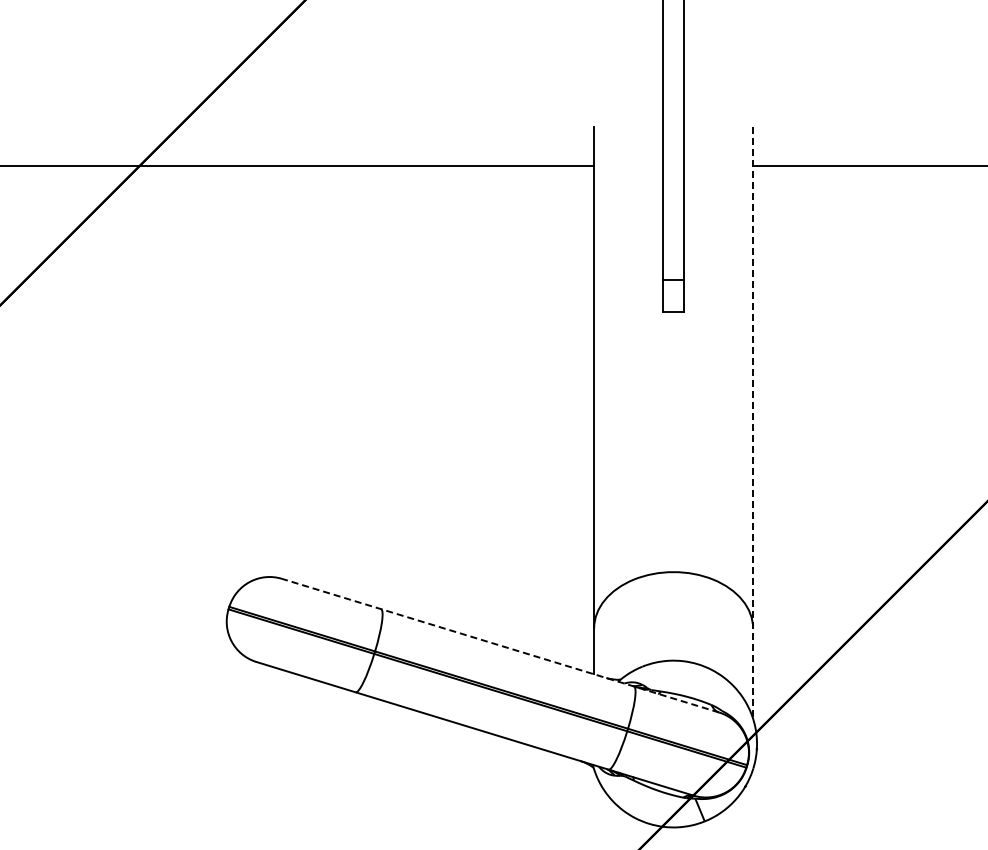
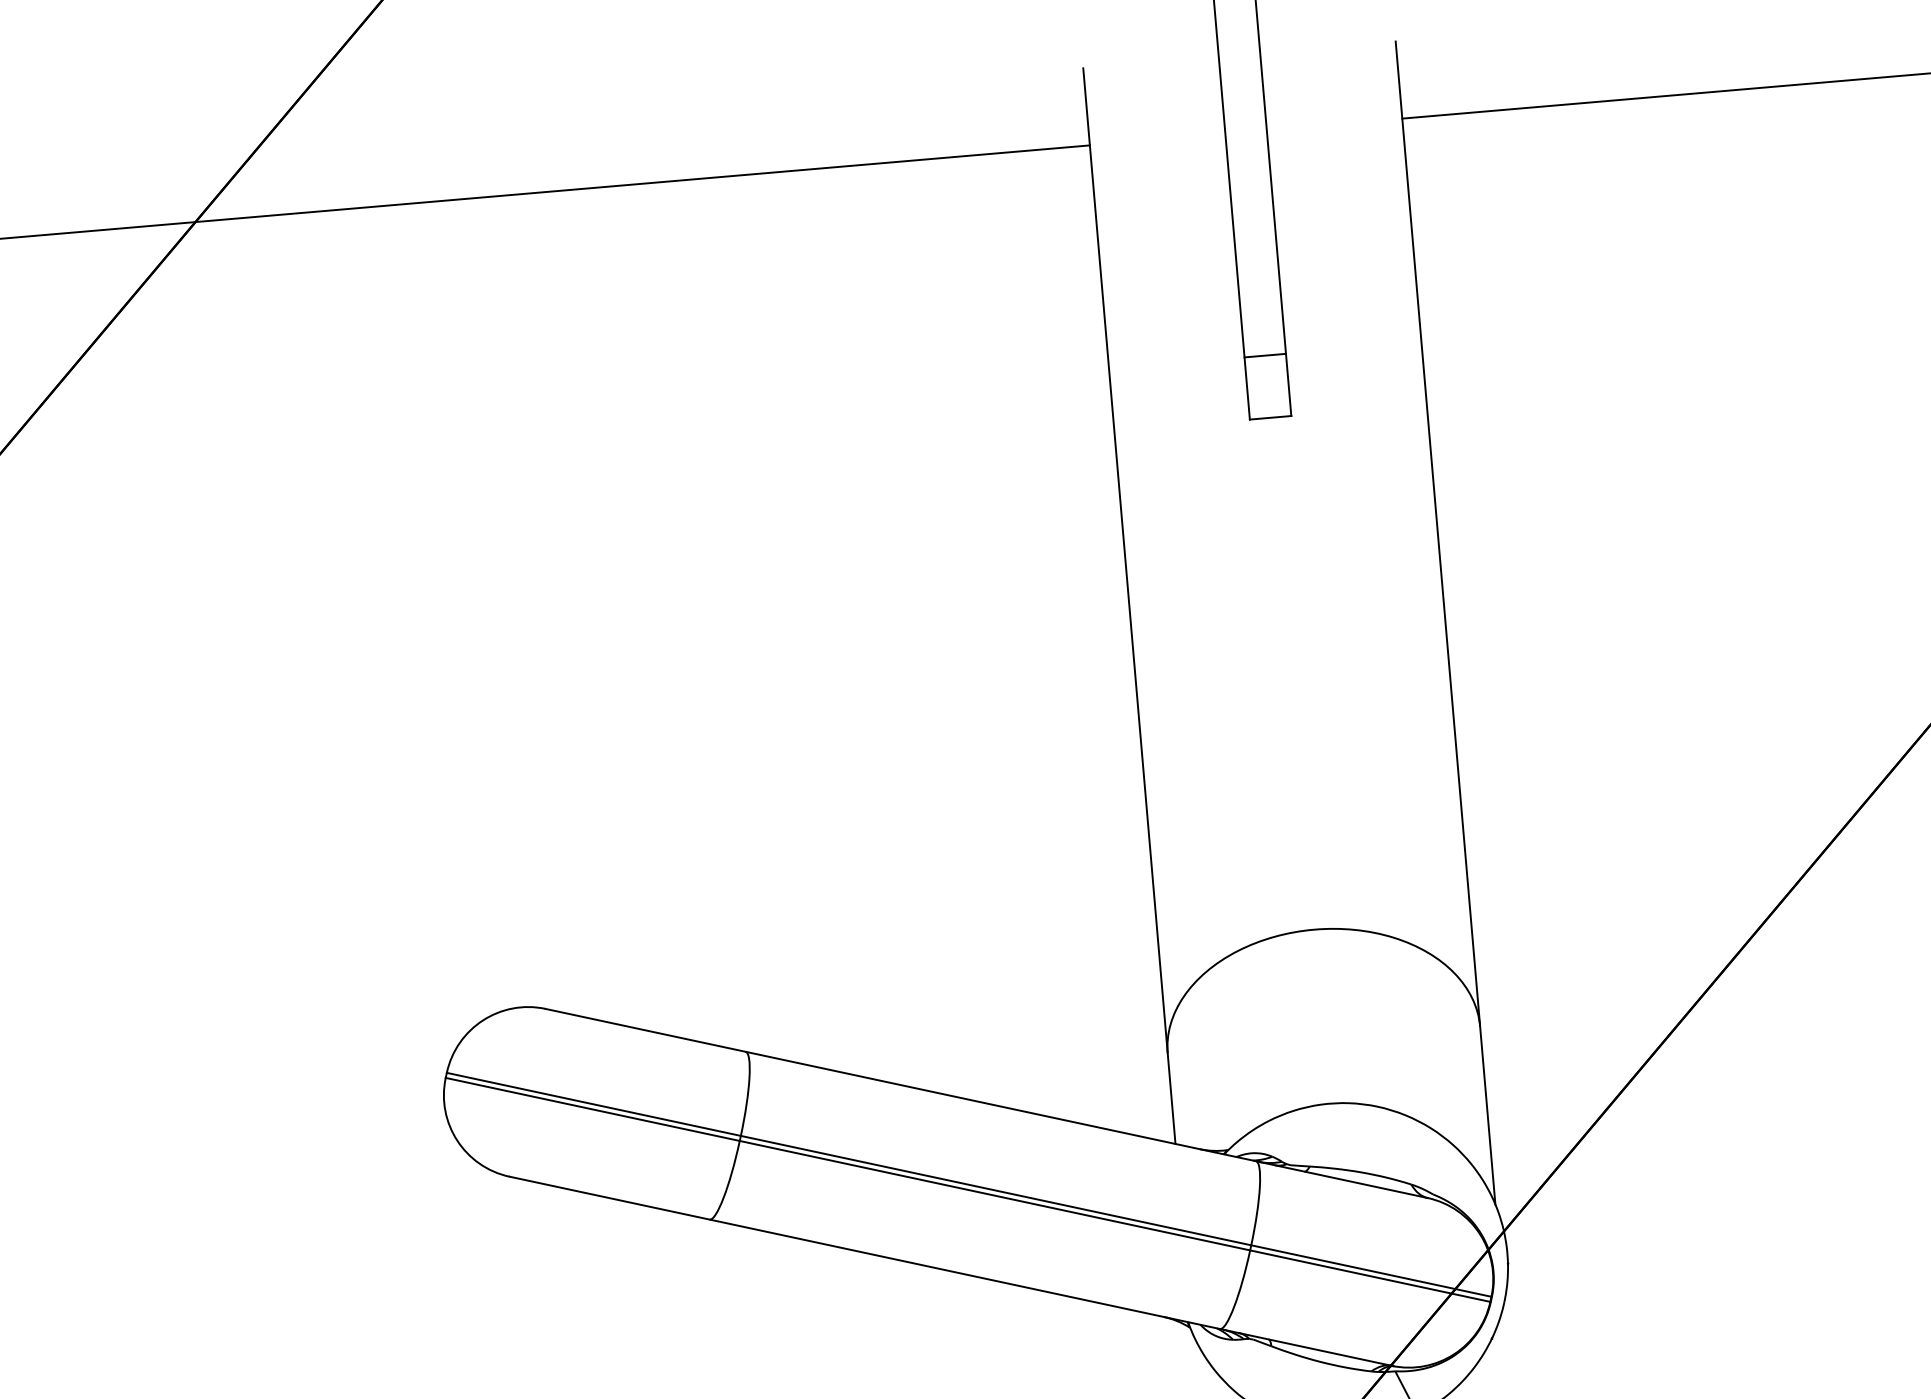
line: (753, 422) -> (1446, 622), dashed -> solid
line: (500, 645) -> (986, 1103), dashed -> solid

